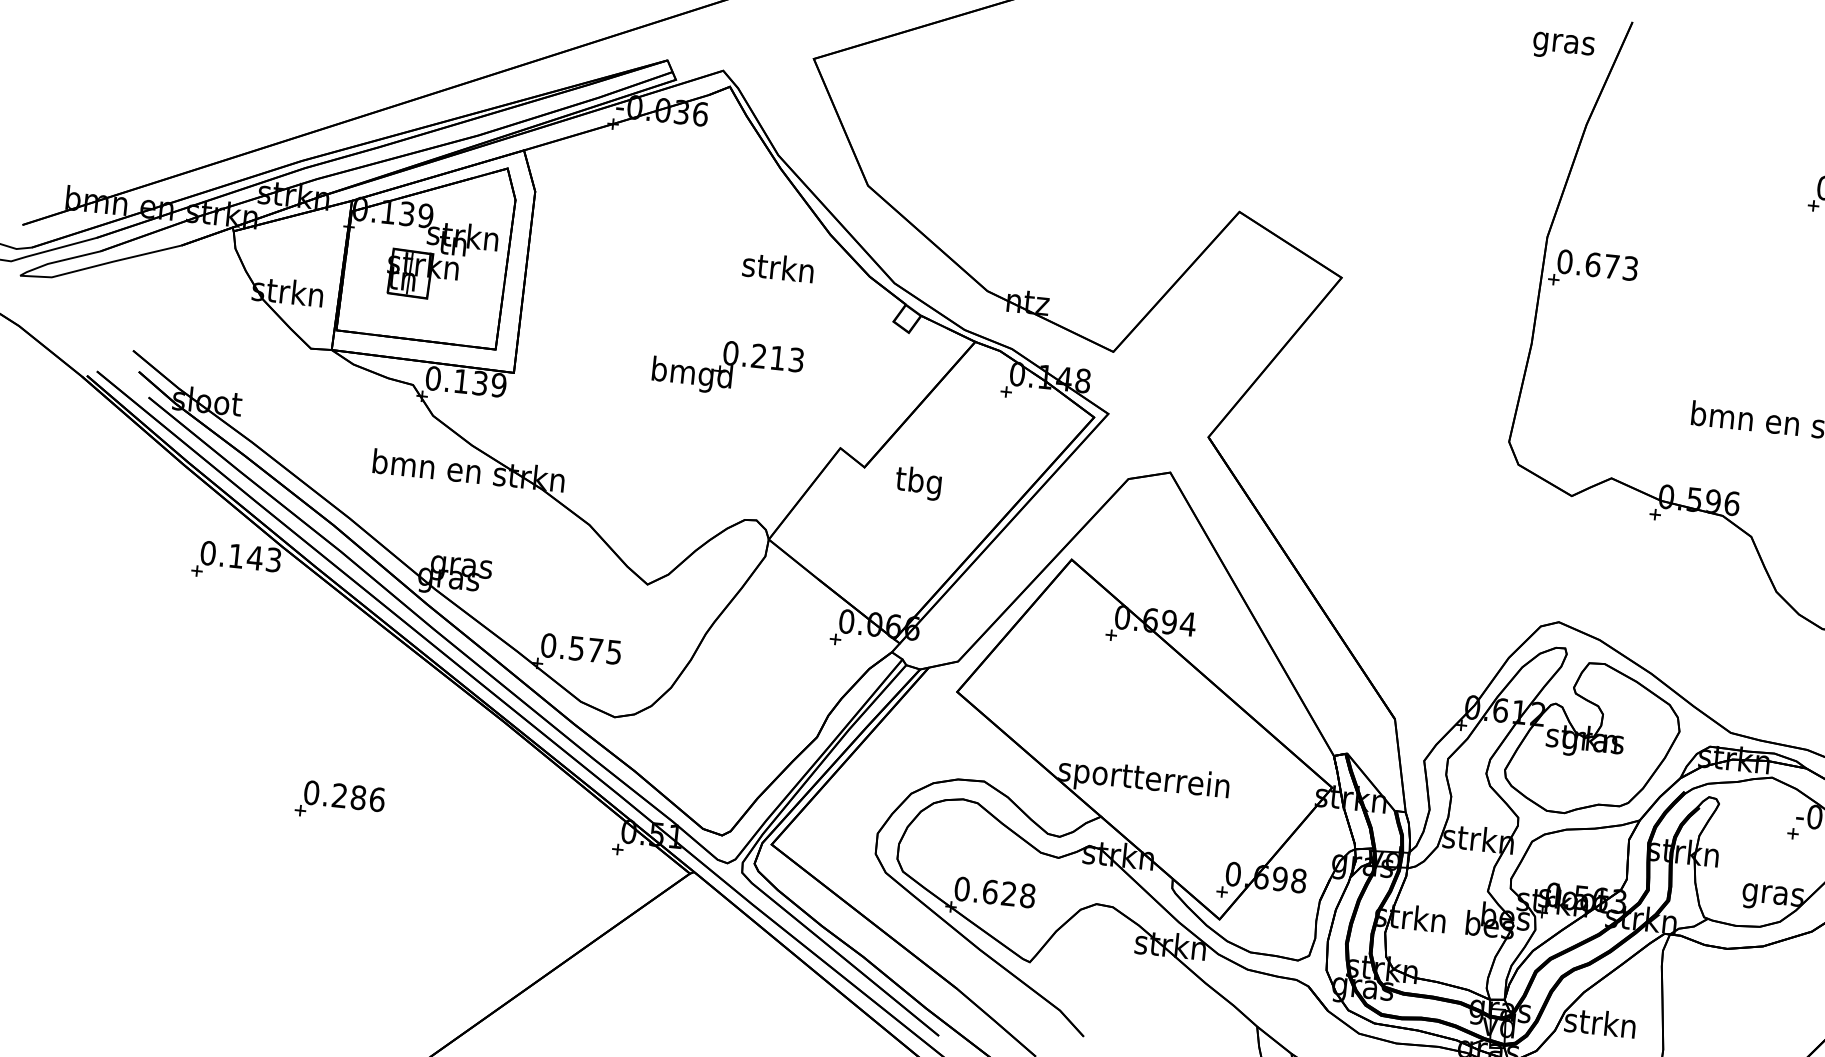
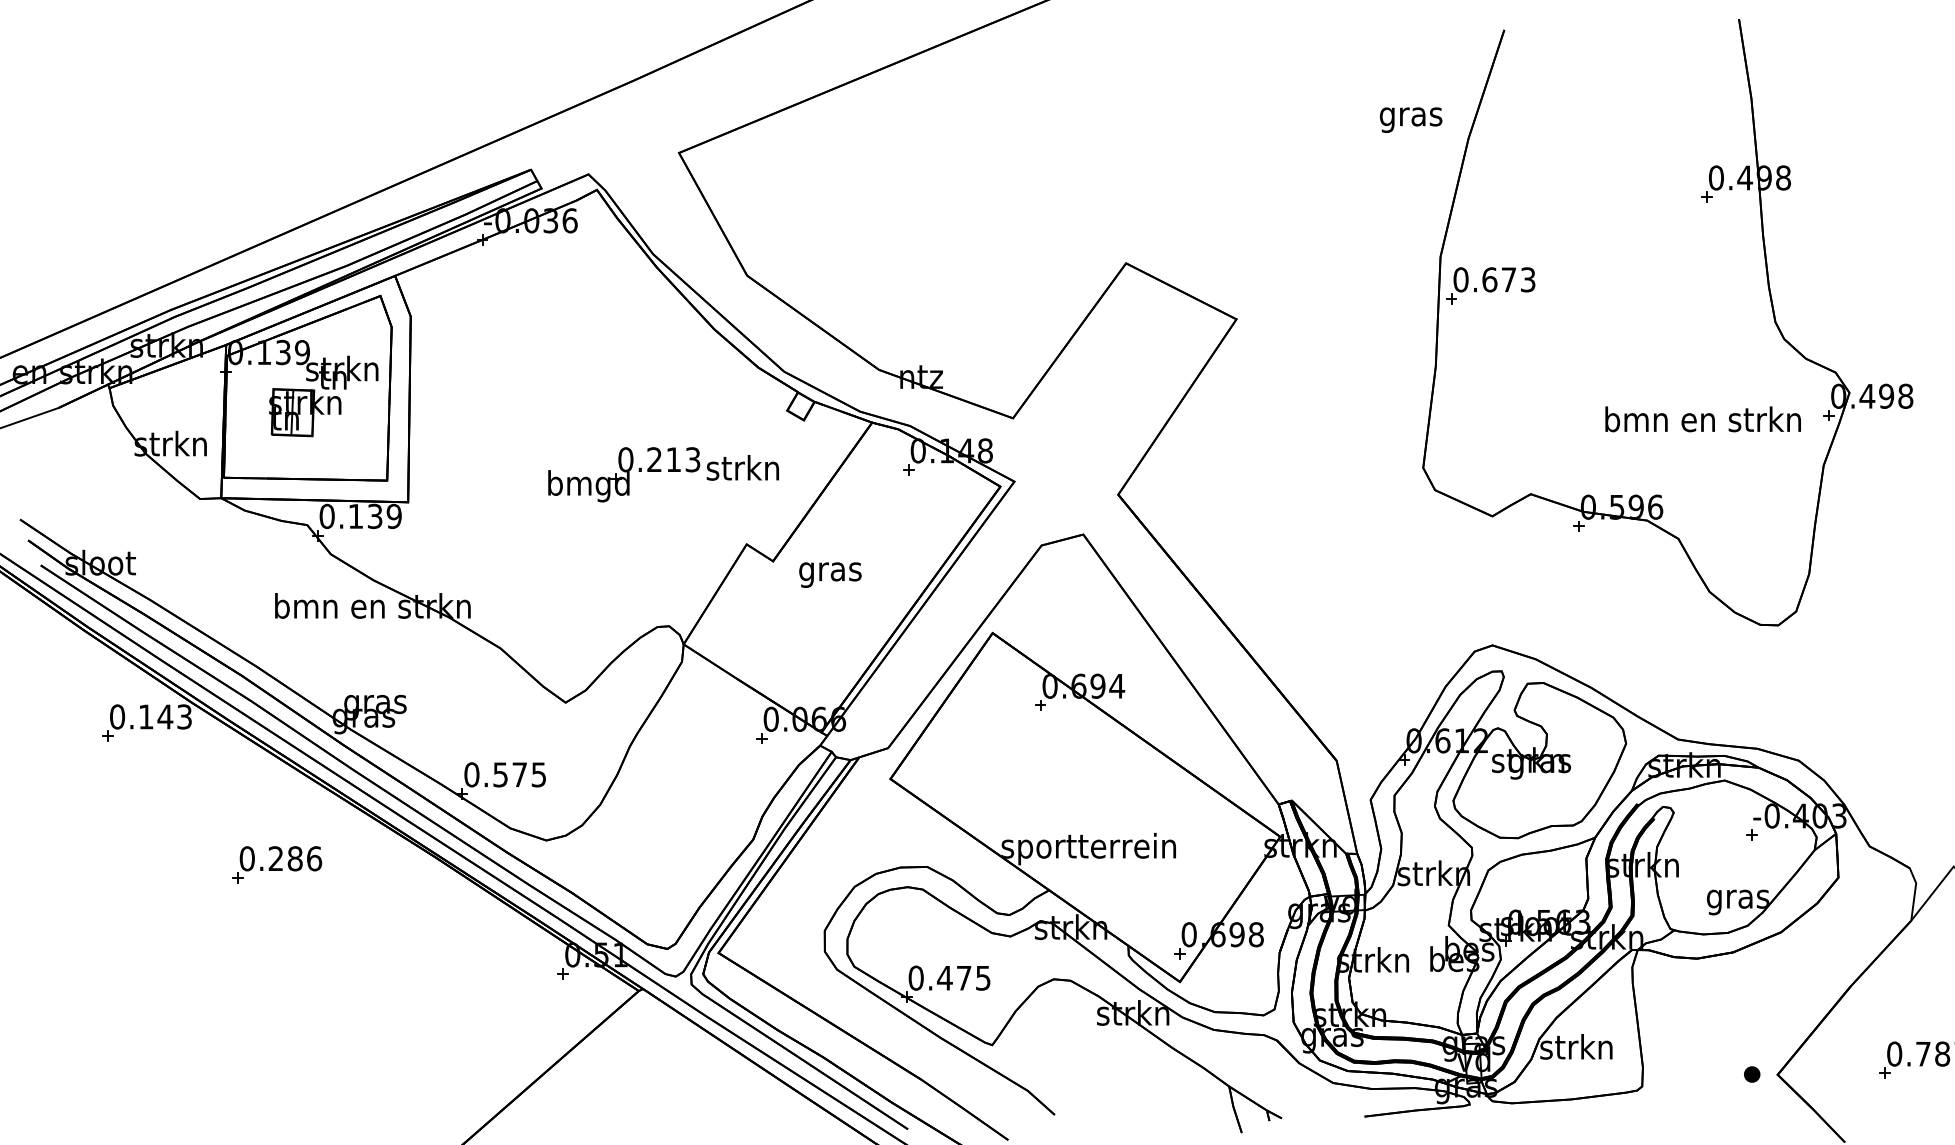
text: (1563, 46) -> (1410, 119), moved
text: (777, 267) -> (742, 467), moved
text: (919, 483) -> (830, 571), tbg -> gras
part: (340, 801) -> (277, 864), moved
text: (1008, 893) -> (963, 977), 0.628 -> 0.475

